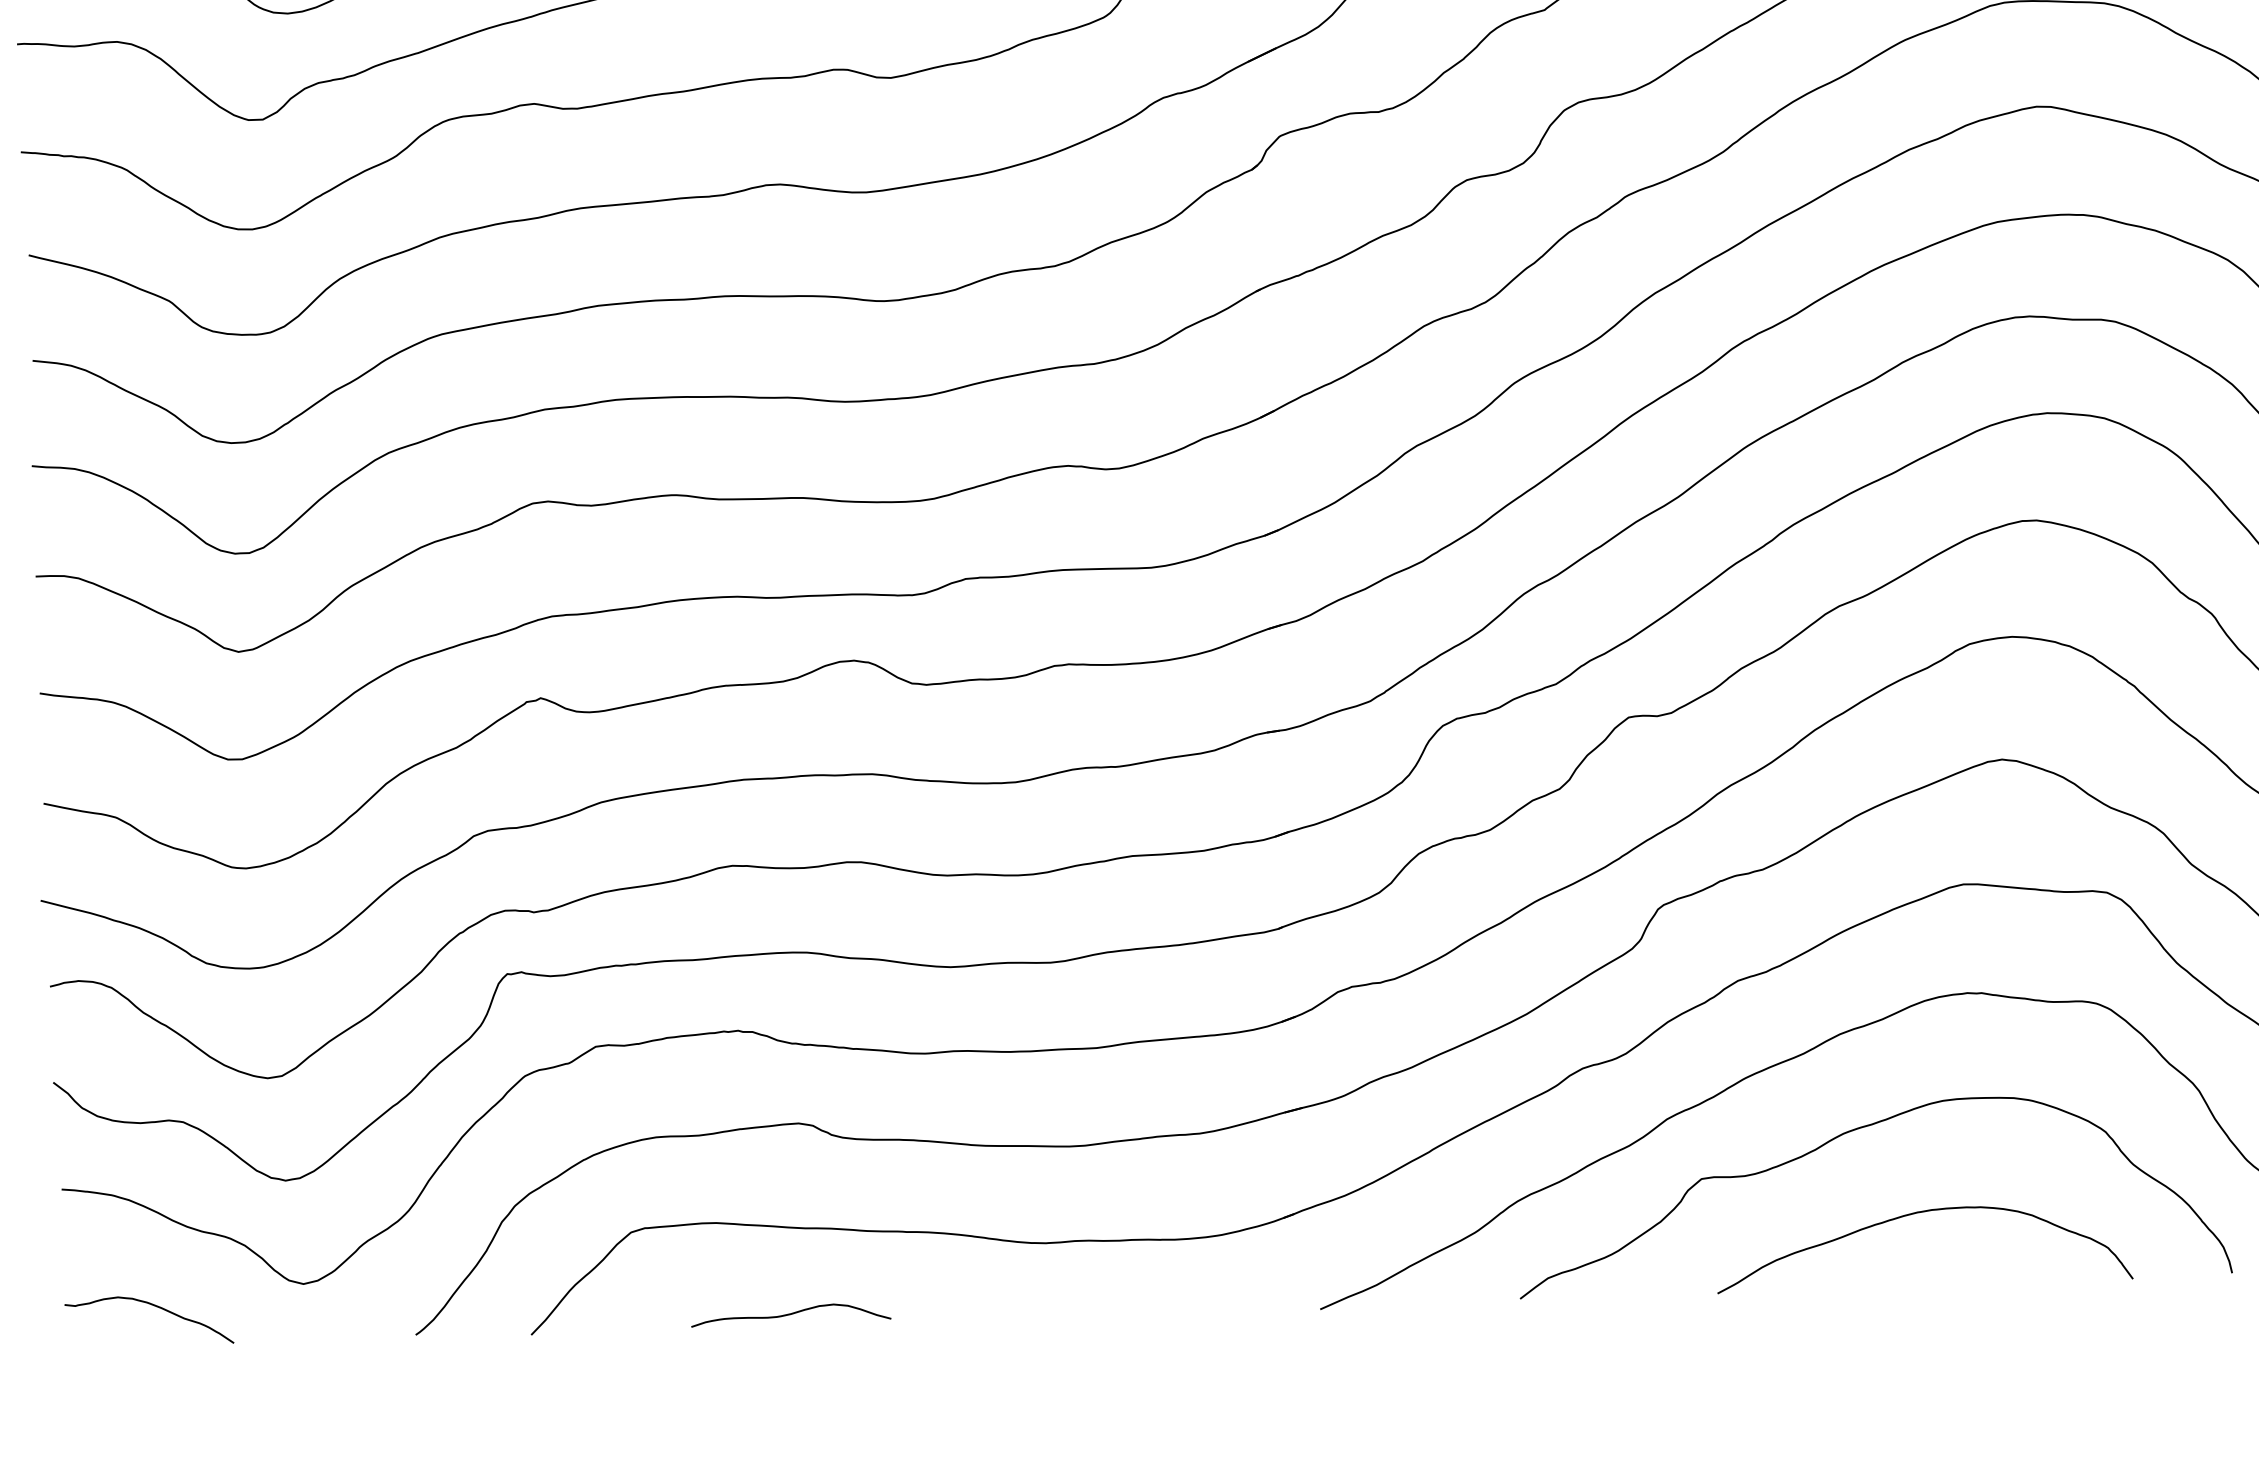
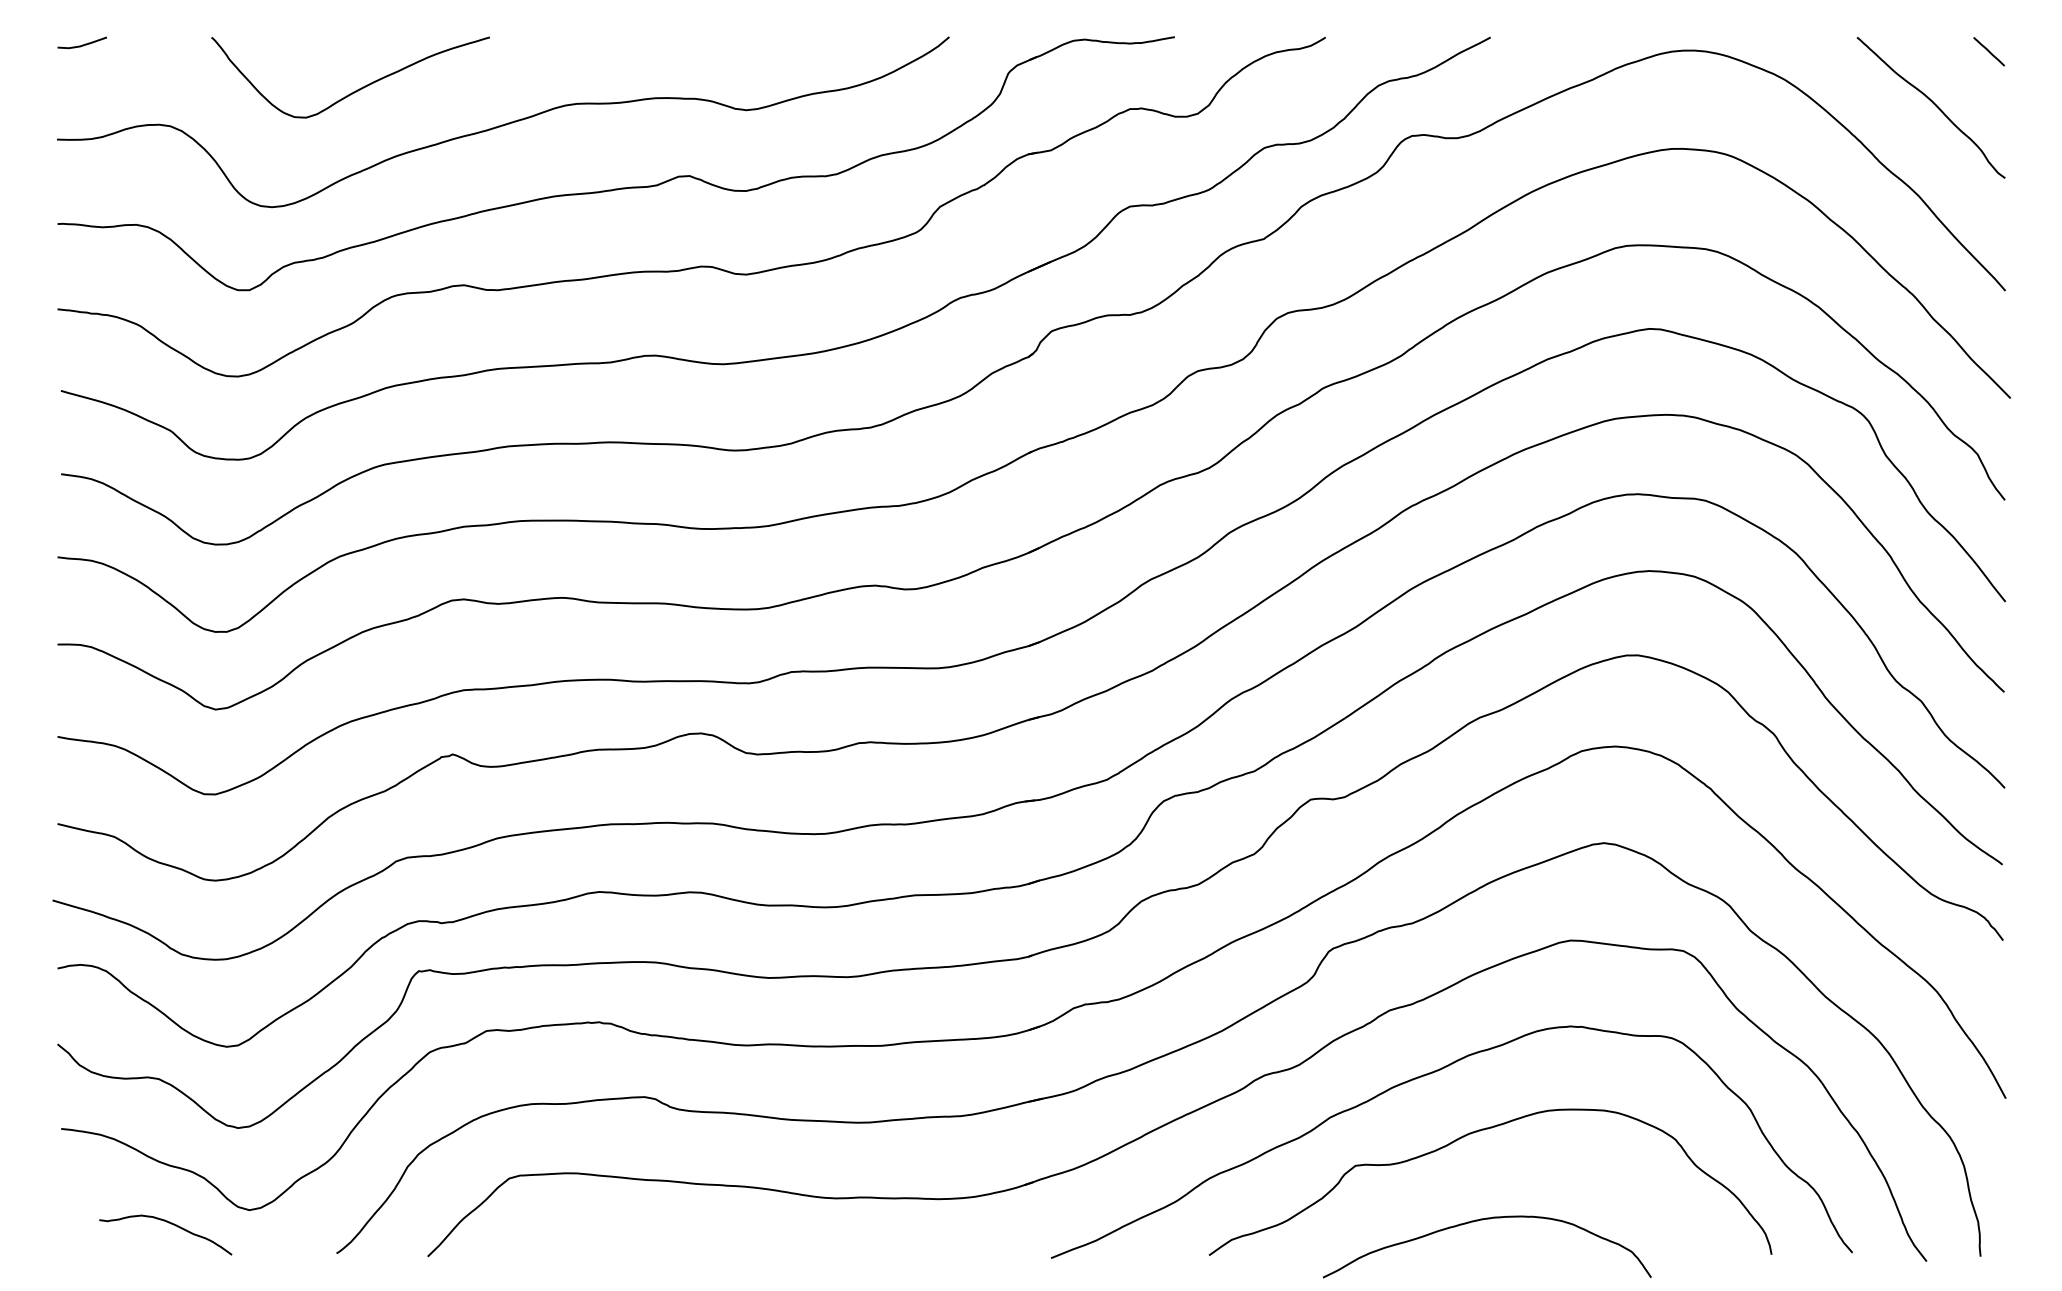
curve: (1916, 1214) -> (1482, 1220), moved
curve: (152, 1306) -> (168, 1223), moved
curve: (791, 1314) -> (633, 1247), removed

